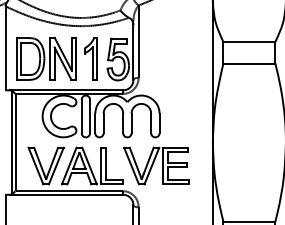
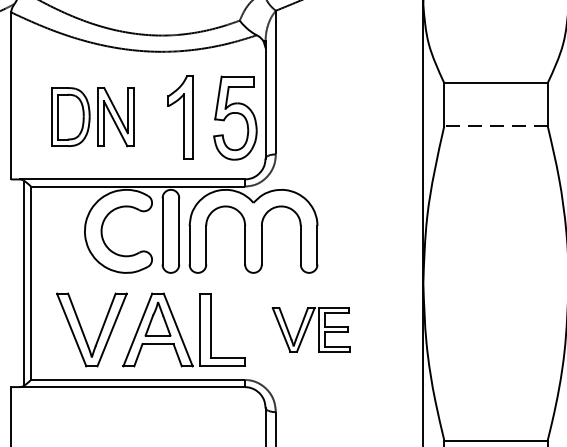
part: (46, 58) -> (92, 116), size x0.7
line: (248, 63) -> (494, 126), solid -> dashed
part: (156, 165) -> (311, 328), size x0.6

